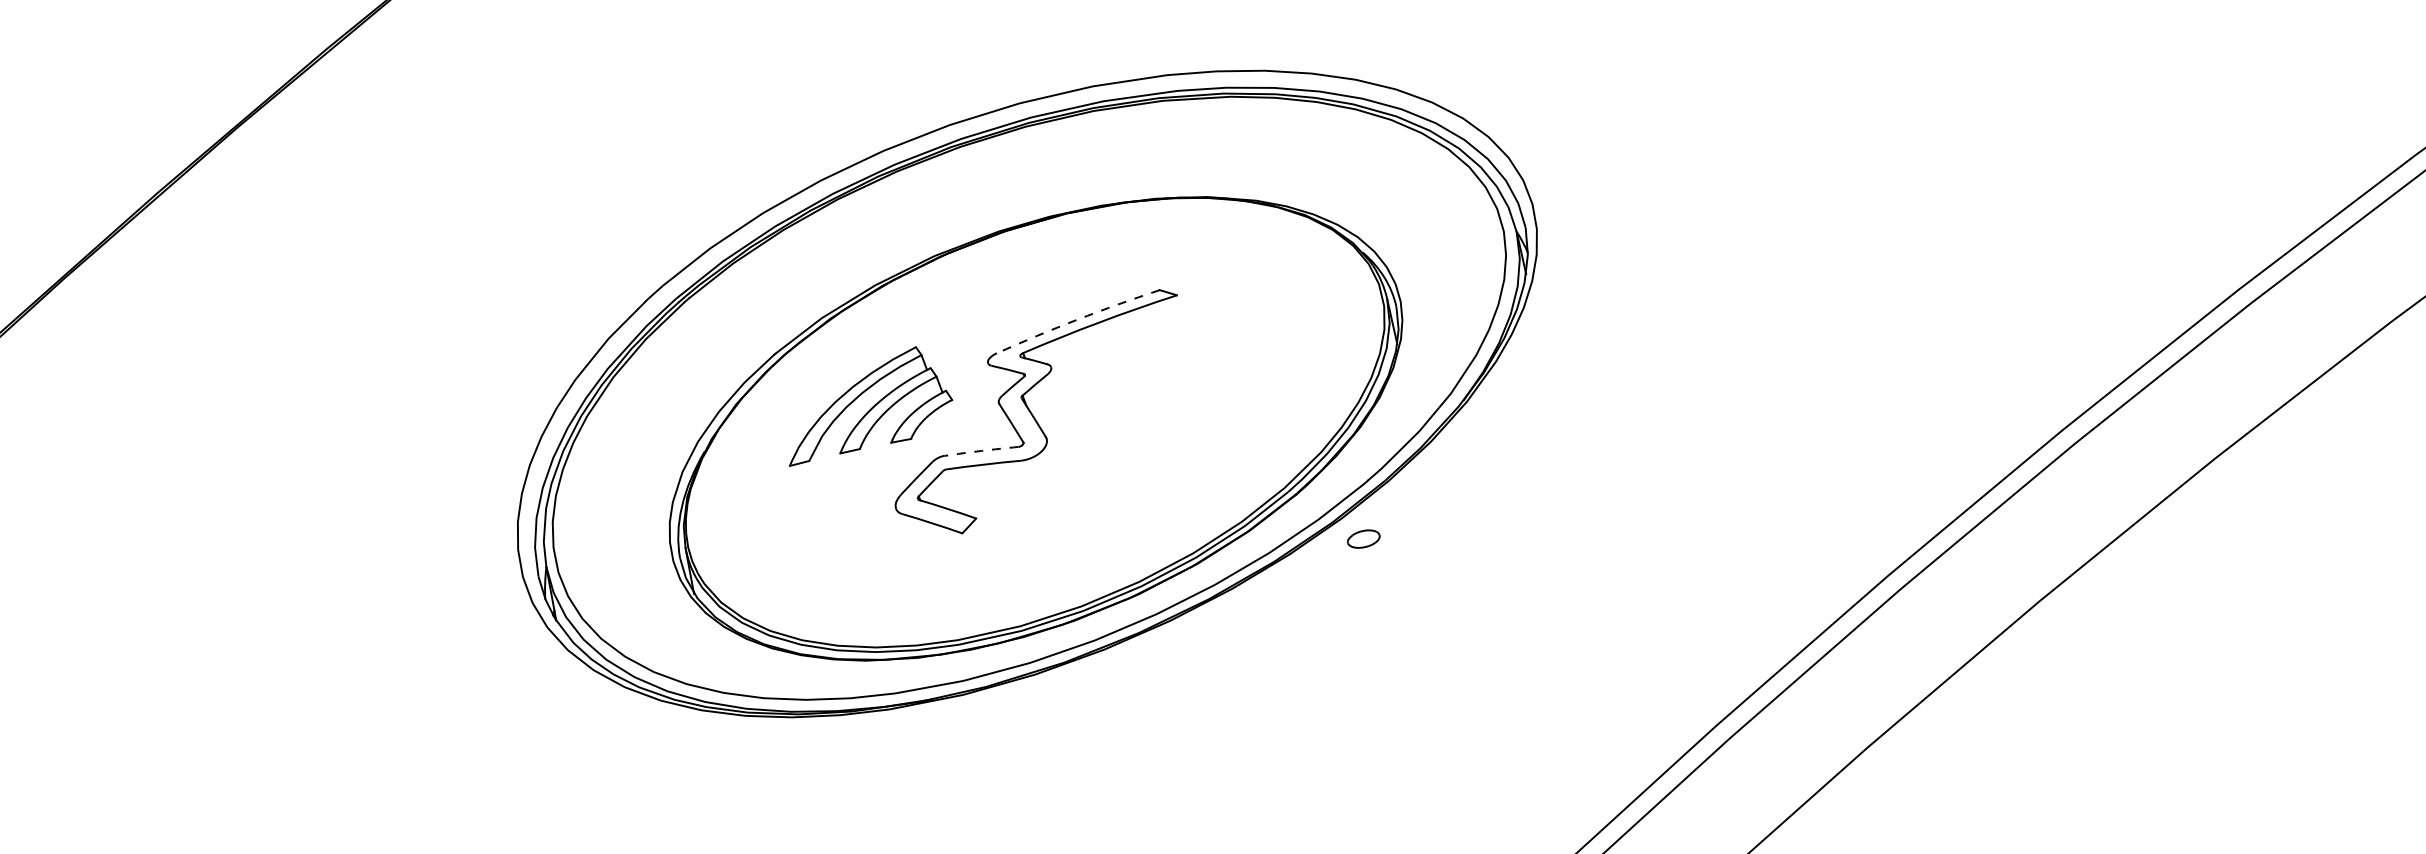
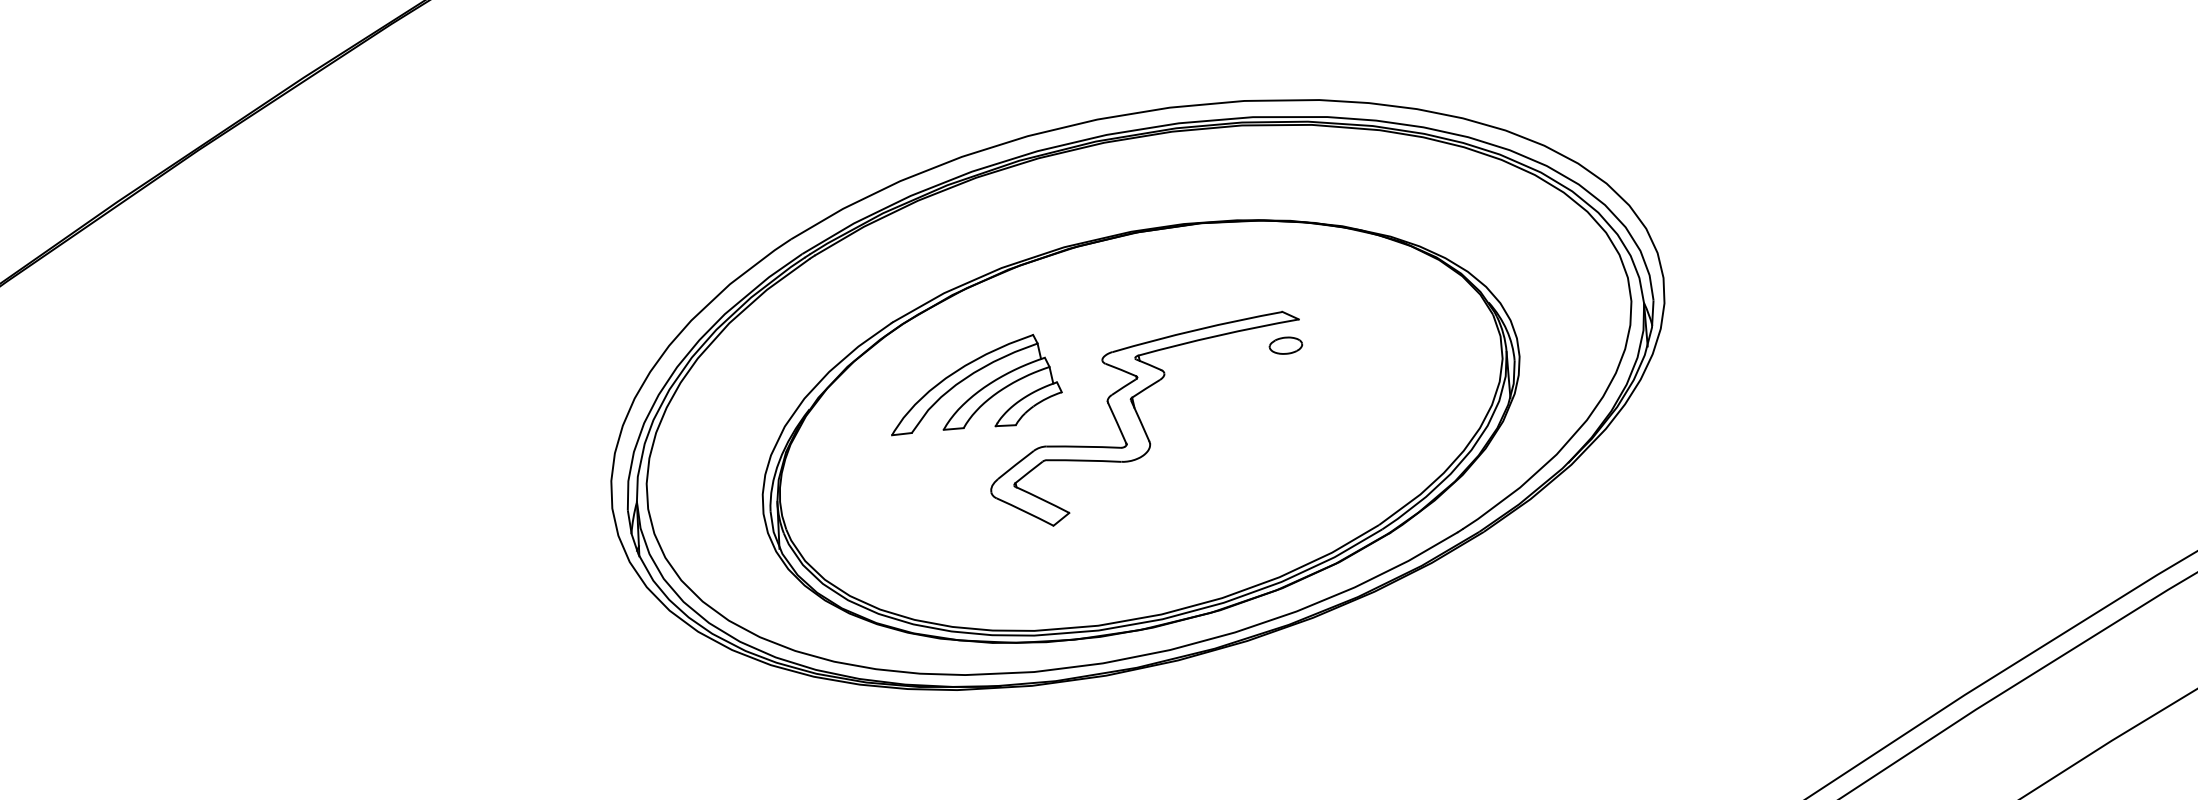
arc: (1077, 319) -> (1197, 329), dashed -> solid
arc: (981, 450) -> (1083, 446), dashed -> solid
part: (1363, 538) -> (1285, 345), moved

